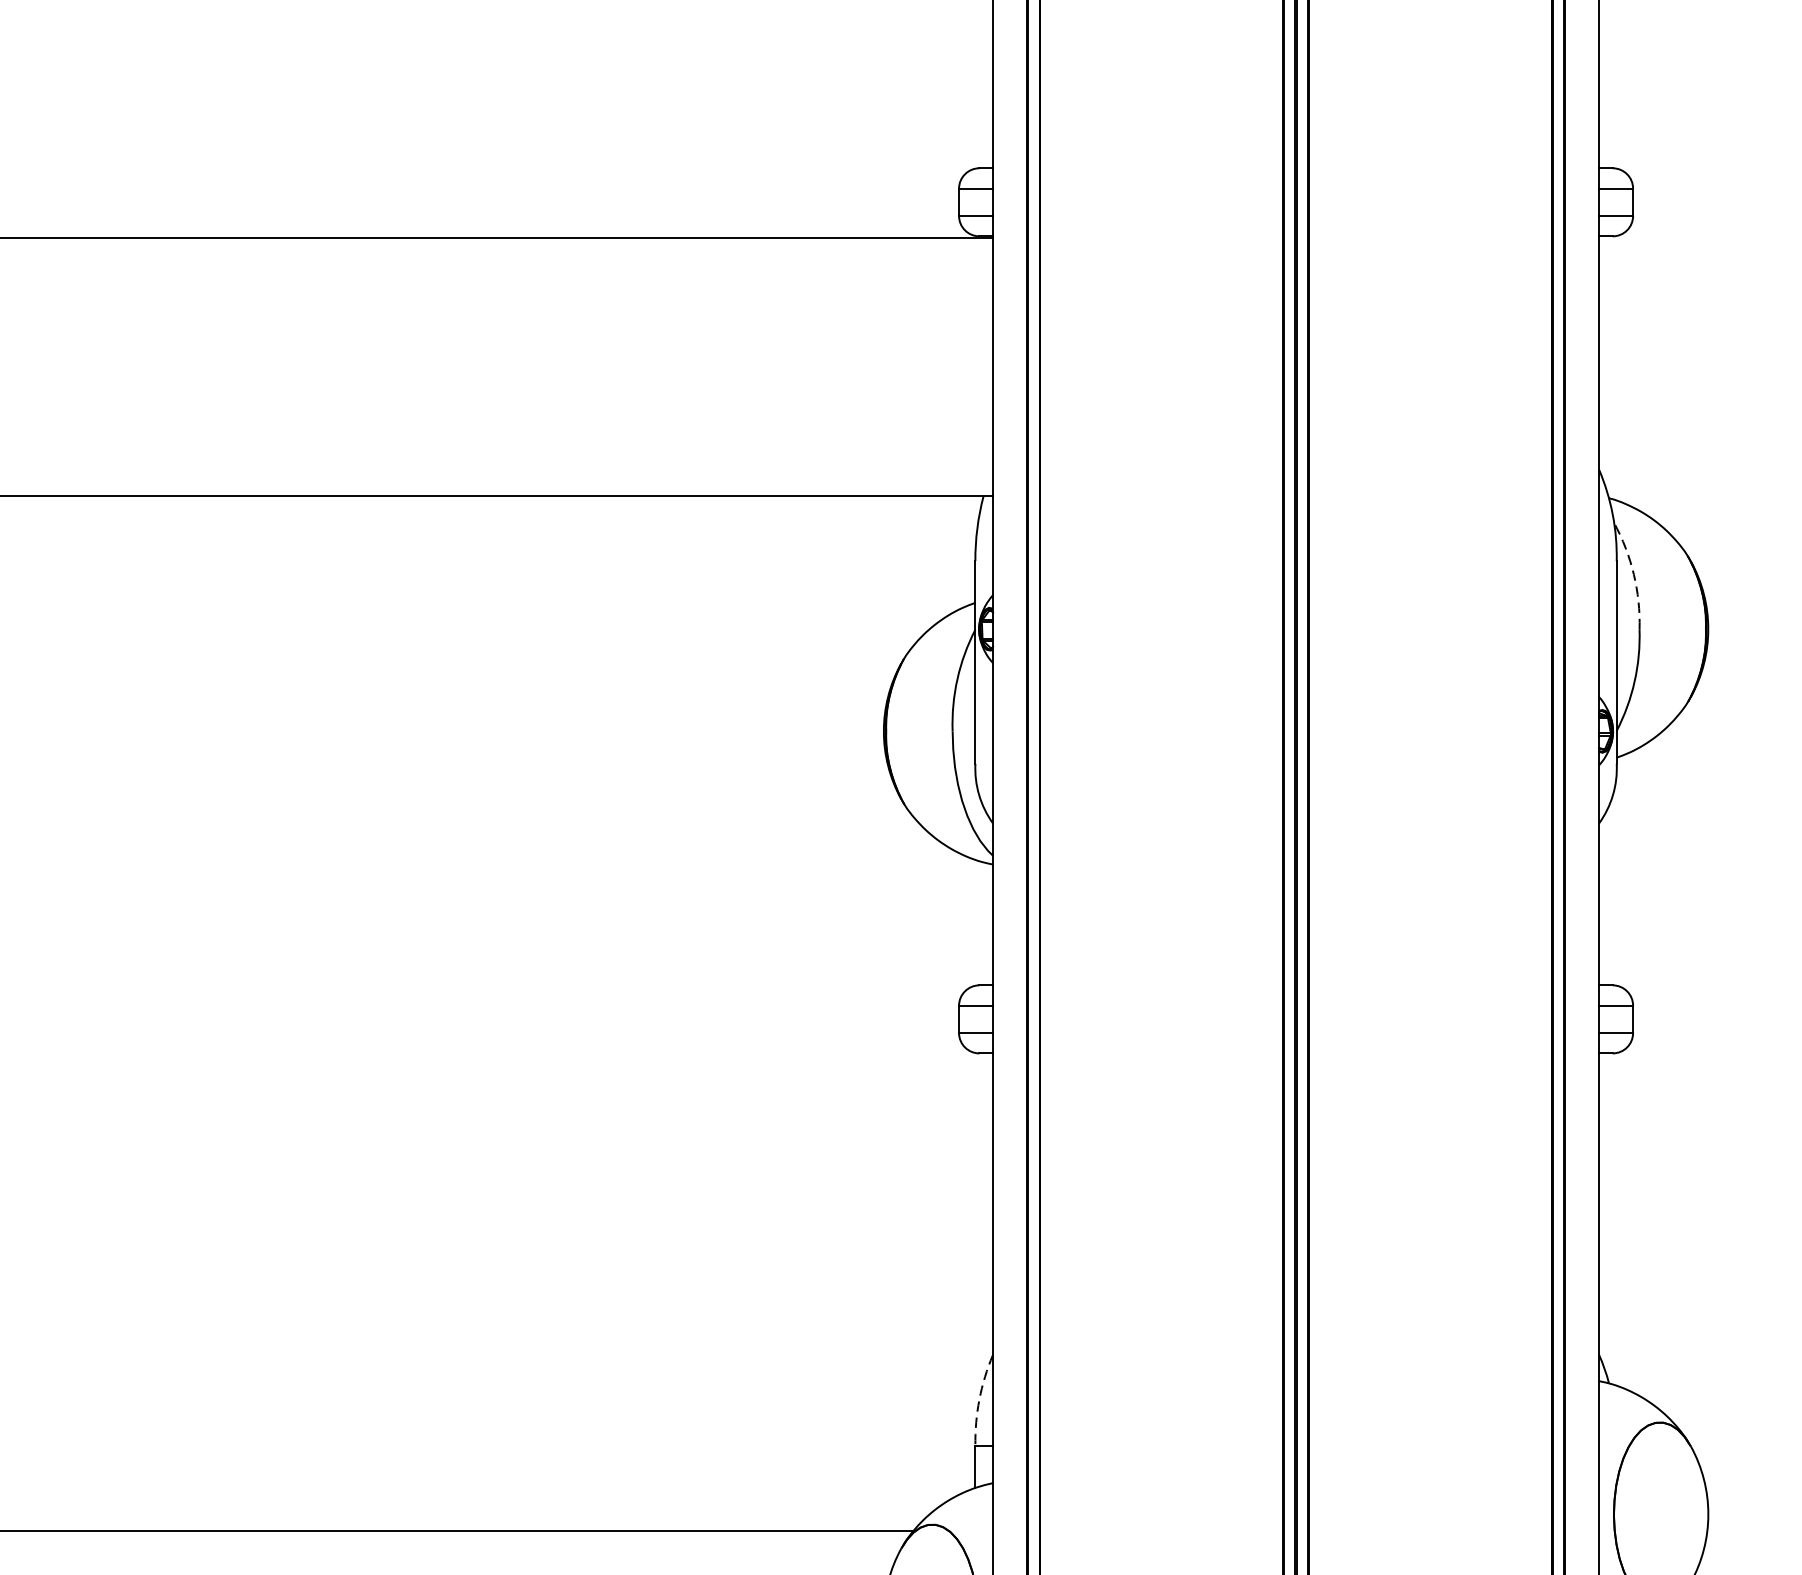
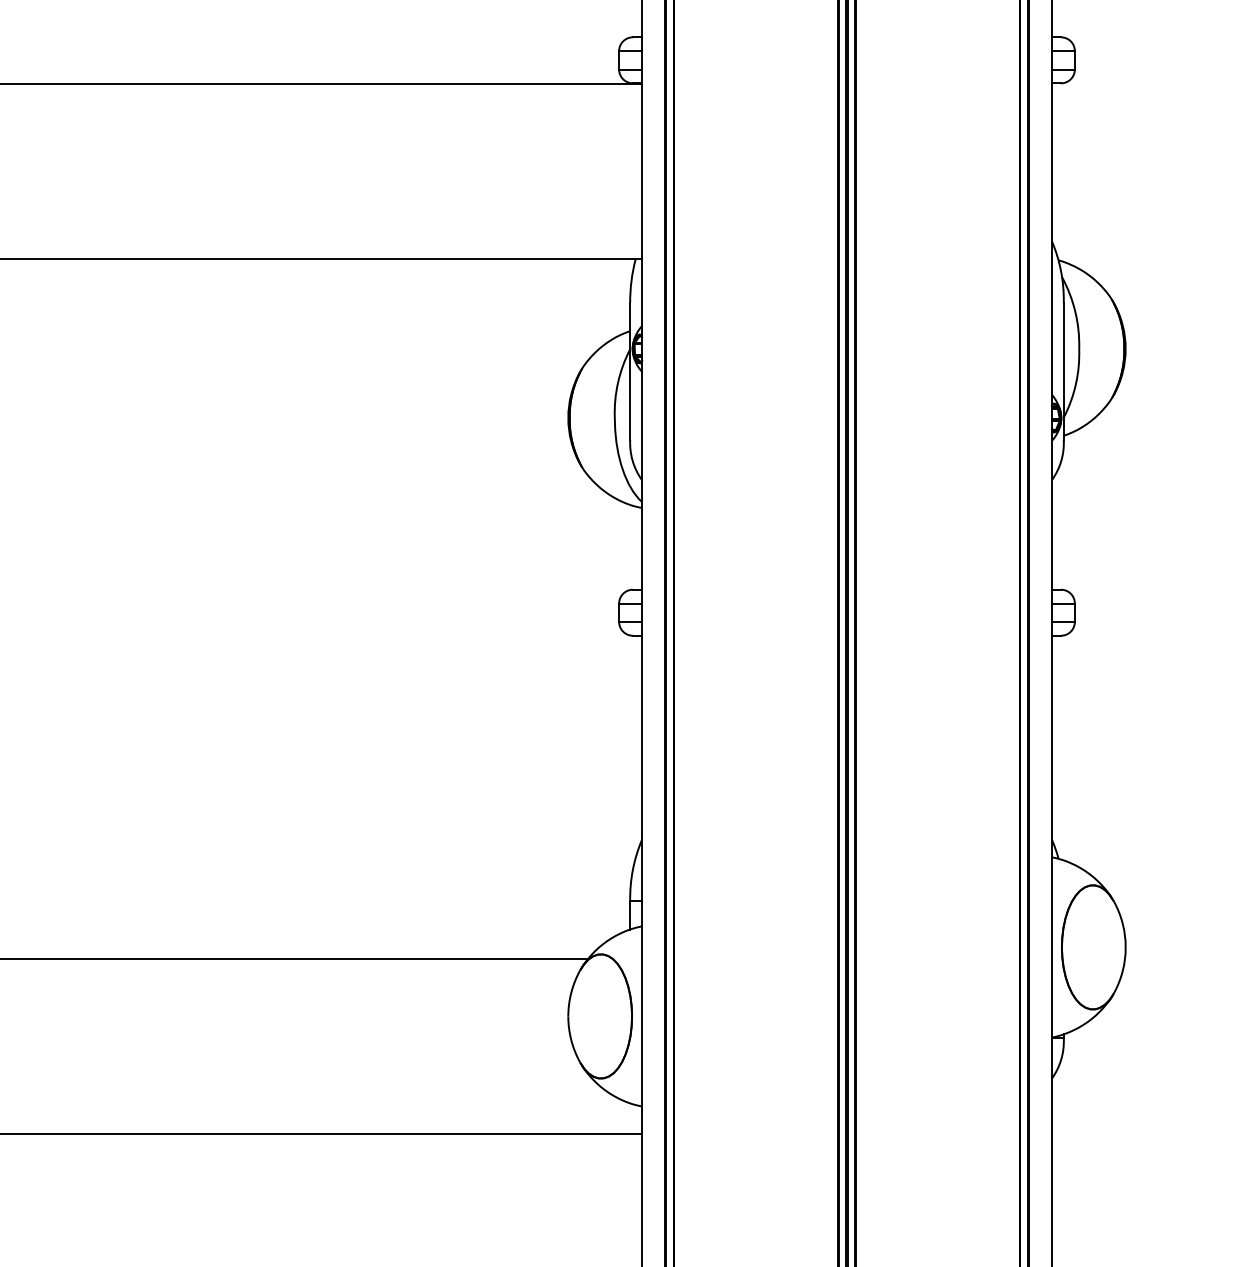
arc: (1634, 573) -> (1075, 311), dashed -> solid
arc: (978, 1399) -> (632, 869), dashed -> solid

